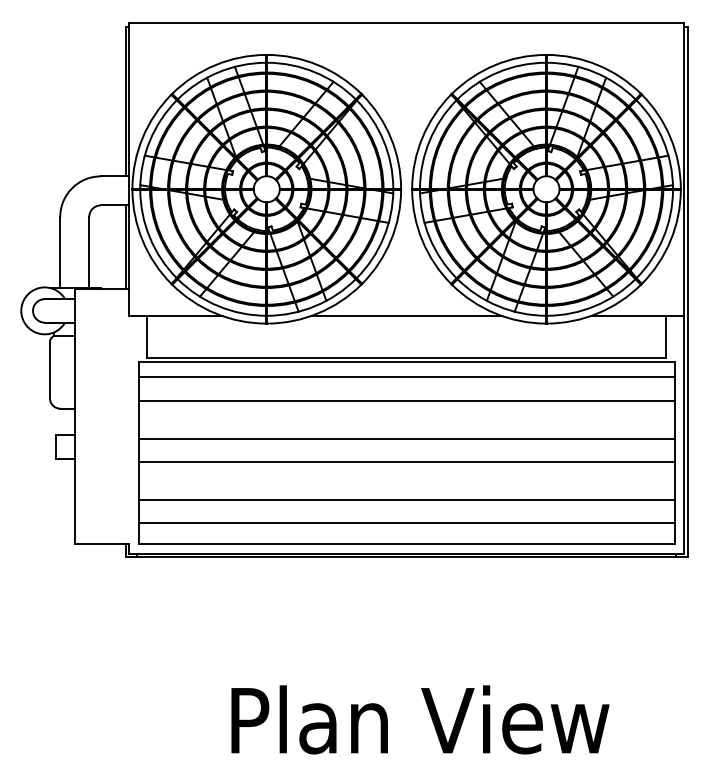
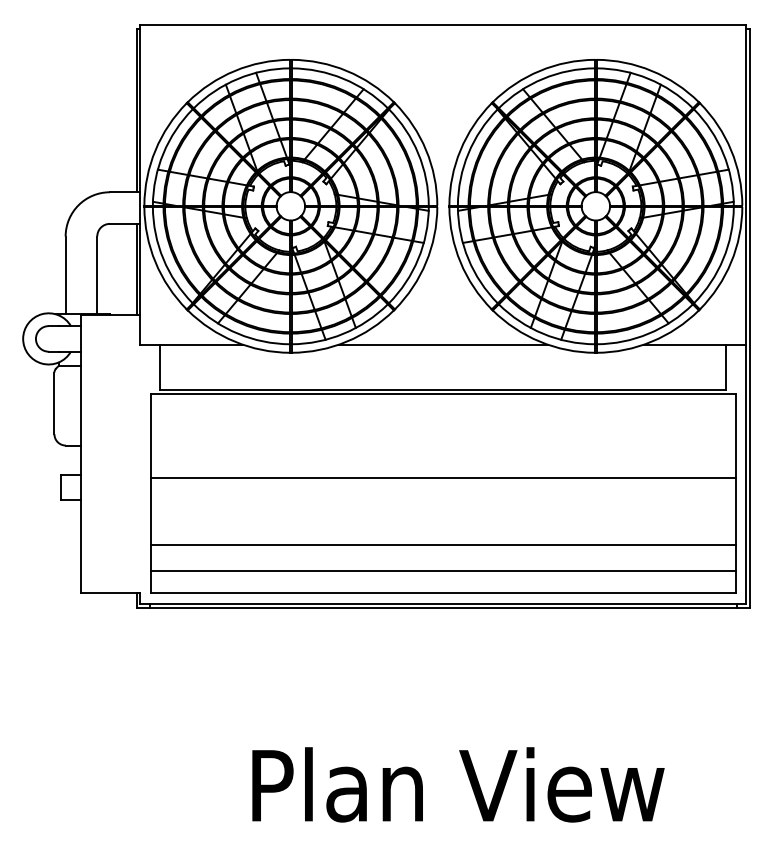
line: (406, 377) -> (443, 411), removed
line: (406, 401) -> (443, 437), removed
line: (406, 461) -> (443, 503), removed

